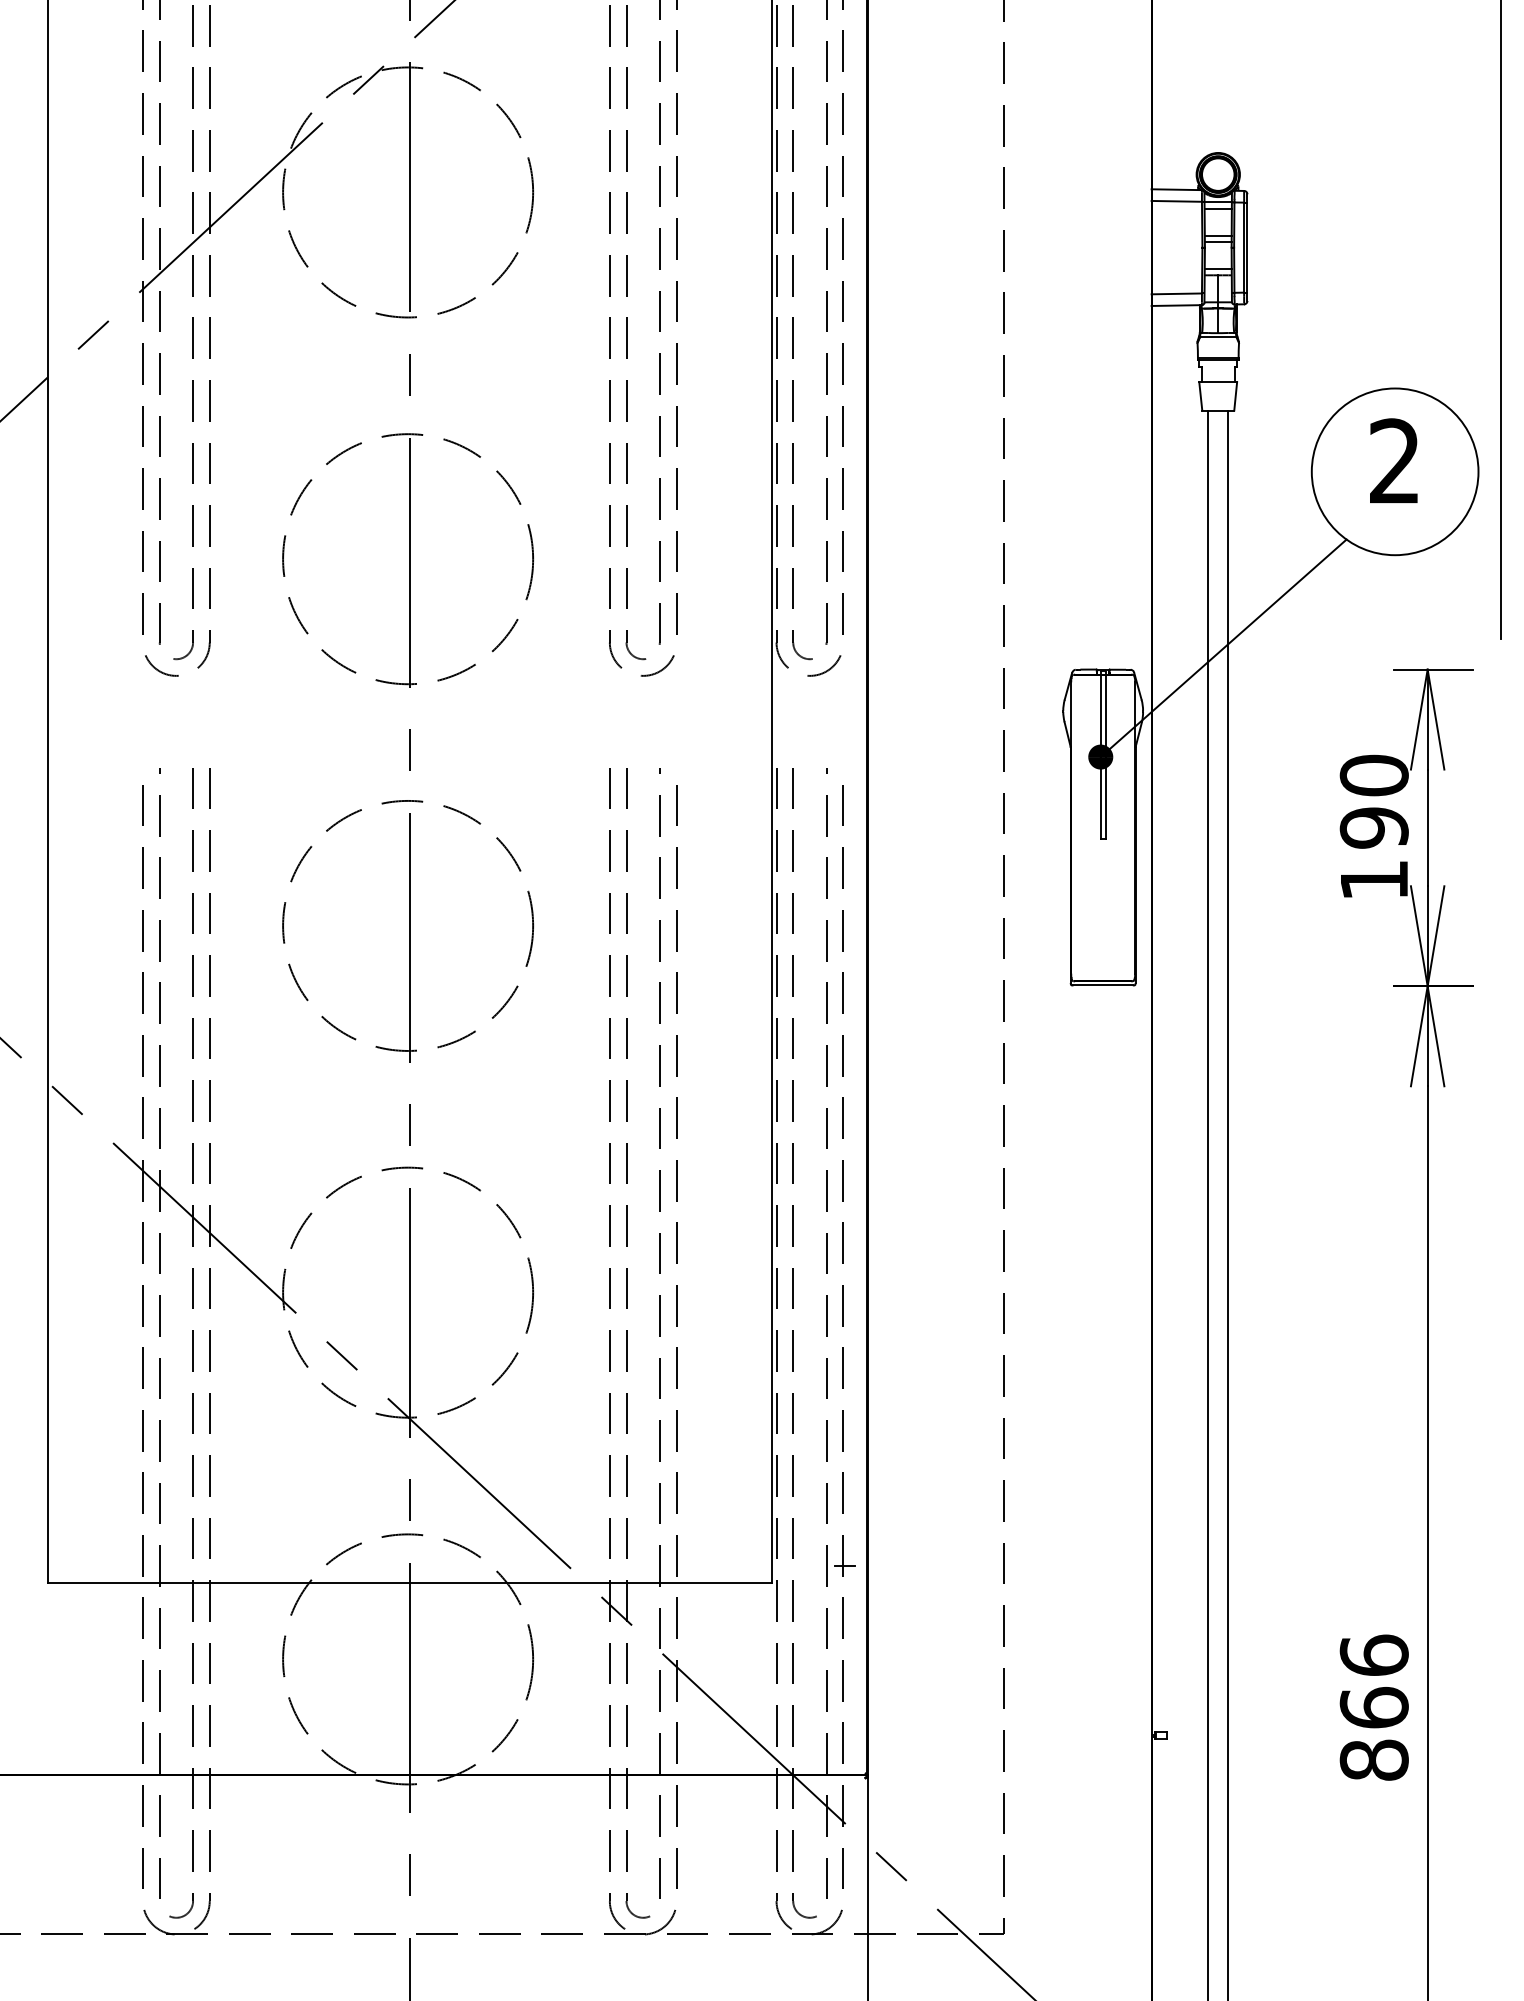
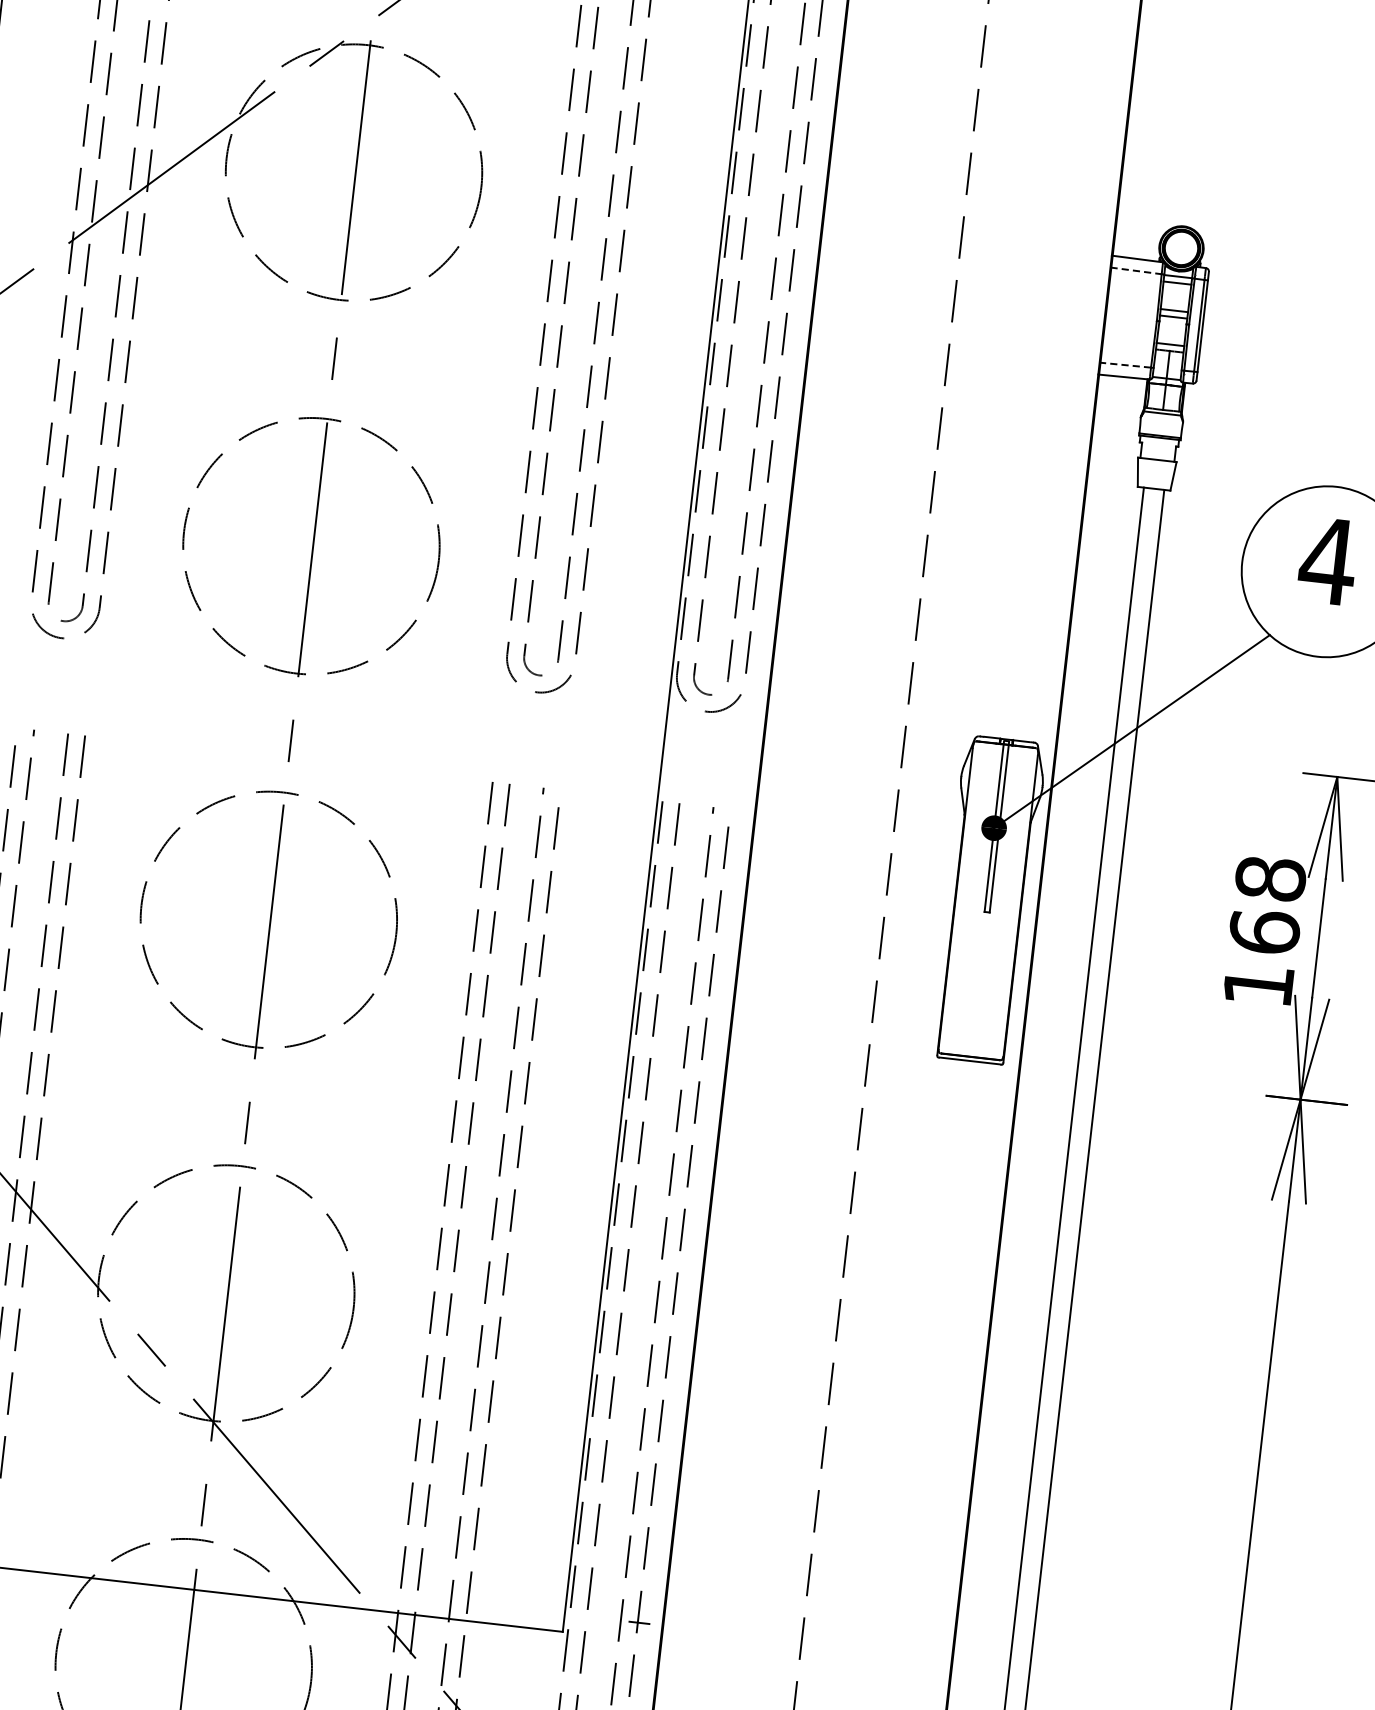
line: (1177, 201) -> (1136, 271), solid -> dashed
line: (1176, 293) -> (1125, 364), solid -> dashed
text: (1394, 460) -> (1327, 560), 2 -> 4
text: (1373, 801) -> (1266, 905), 190 -> 168

